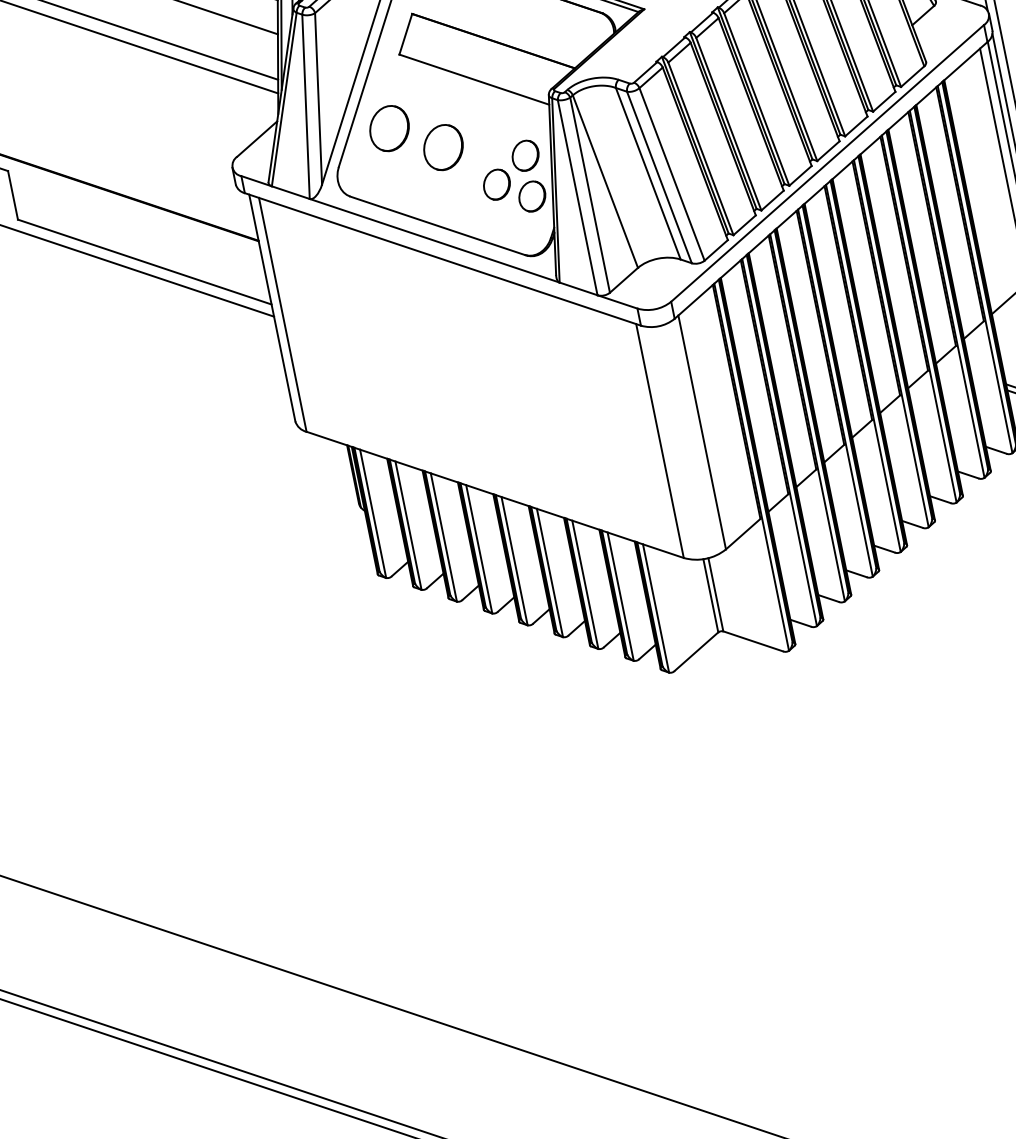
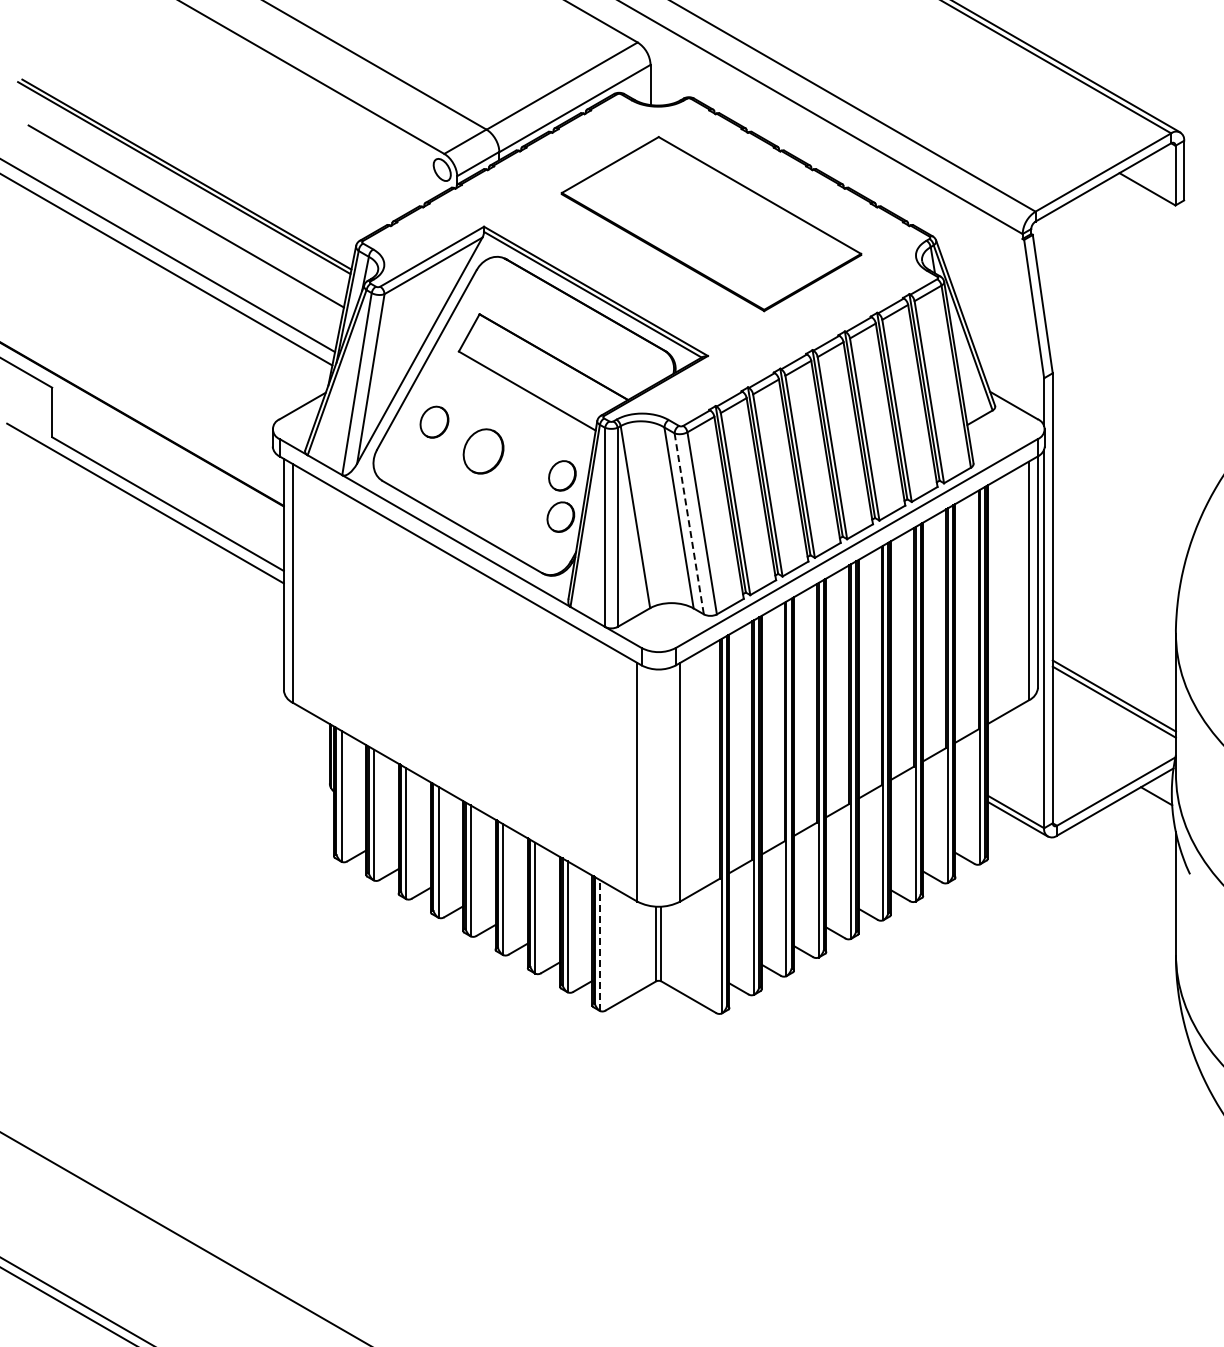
part: (389, 128) -> (434, 422), size x0.7
line: (659, 177) -> (689, 523), solid -> dashed
part: (496, 184) -> (528, 498), removed
line: (655, 608) -> (599, 945), solid -> dashed

